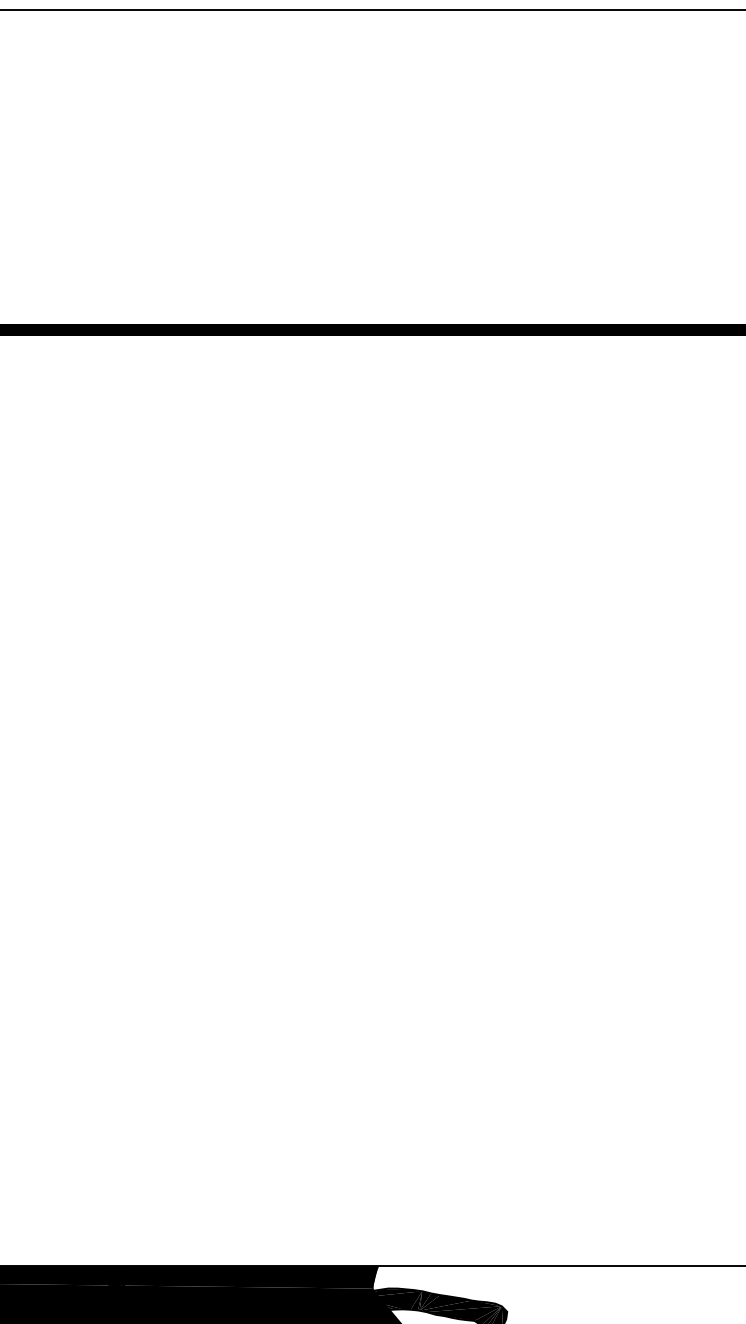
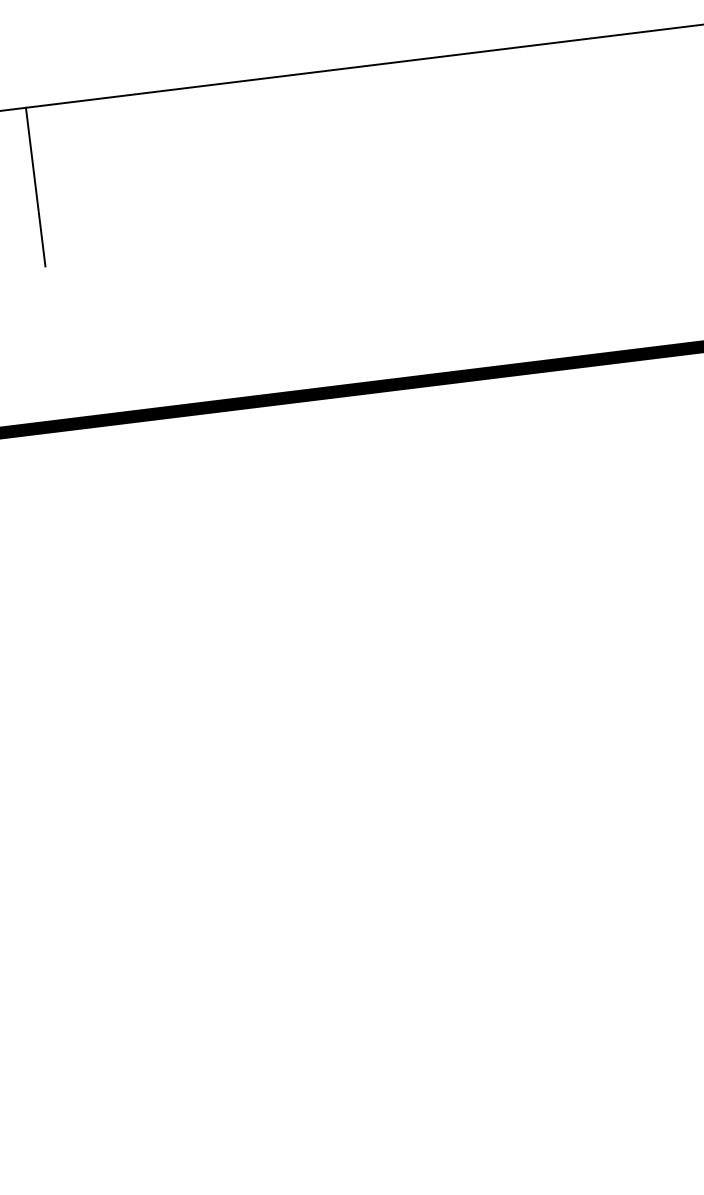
line: (85, 90) -> (35, 187), added

